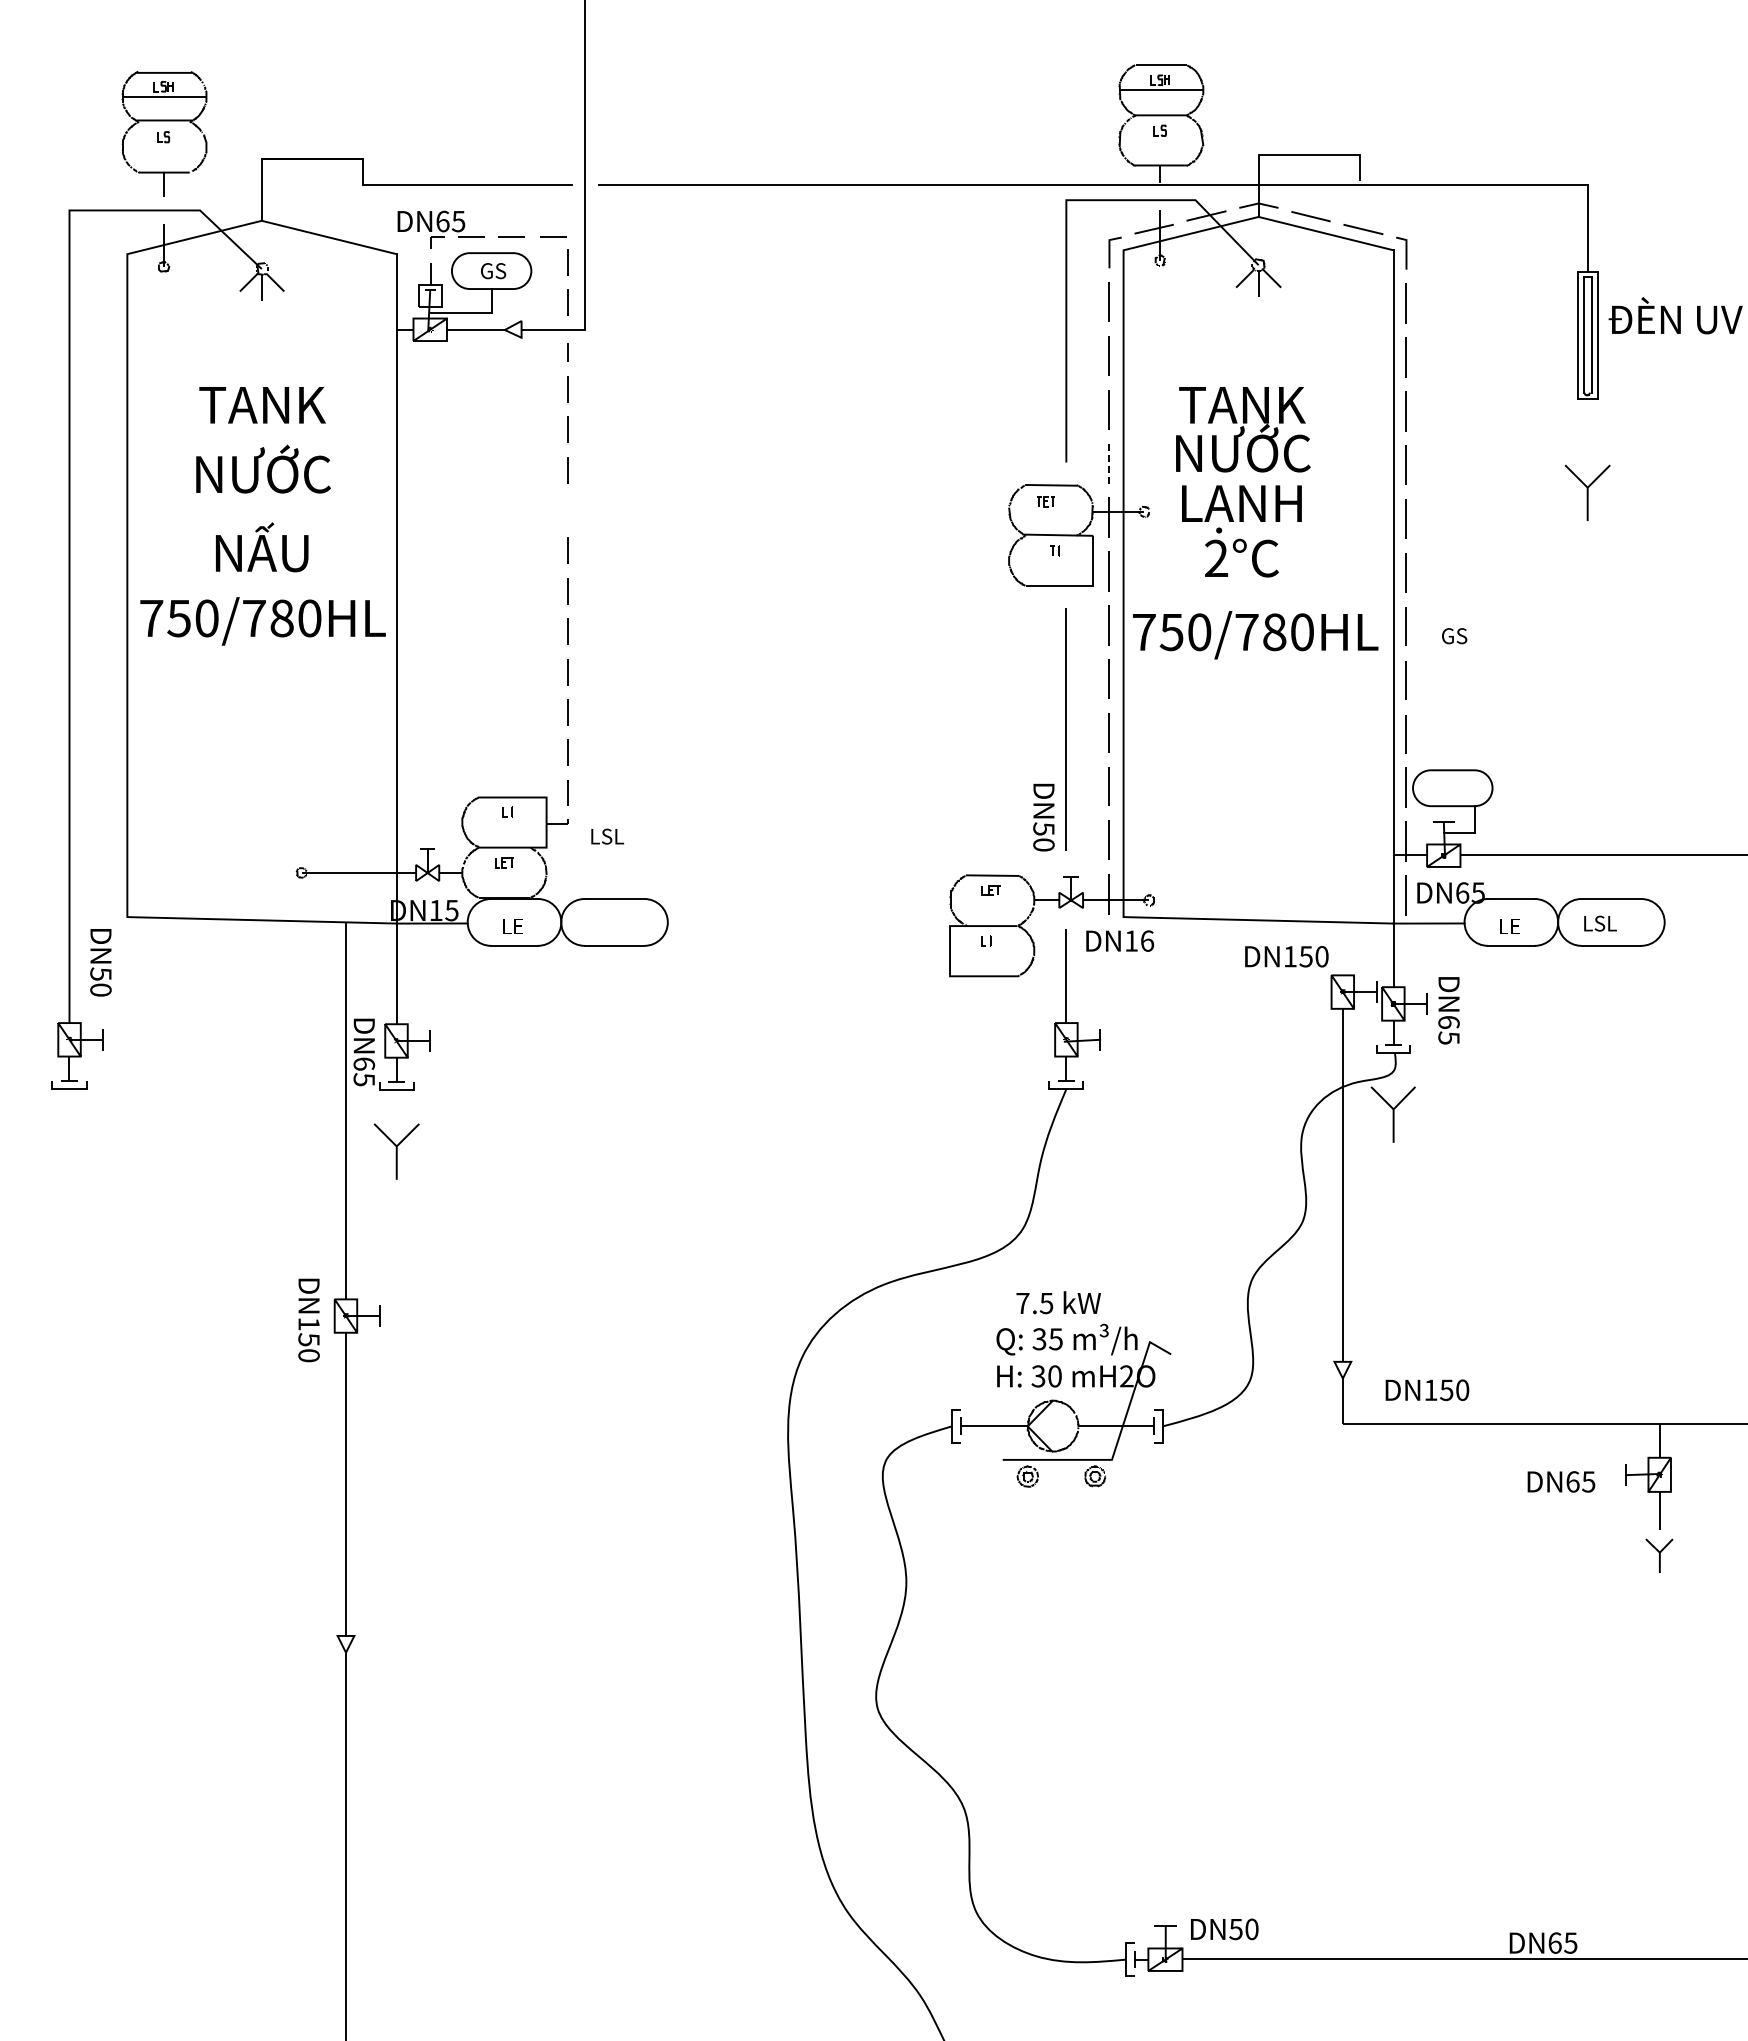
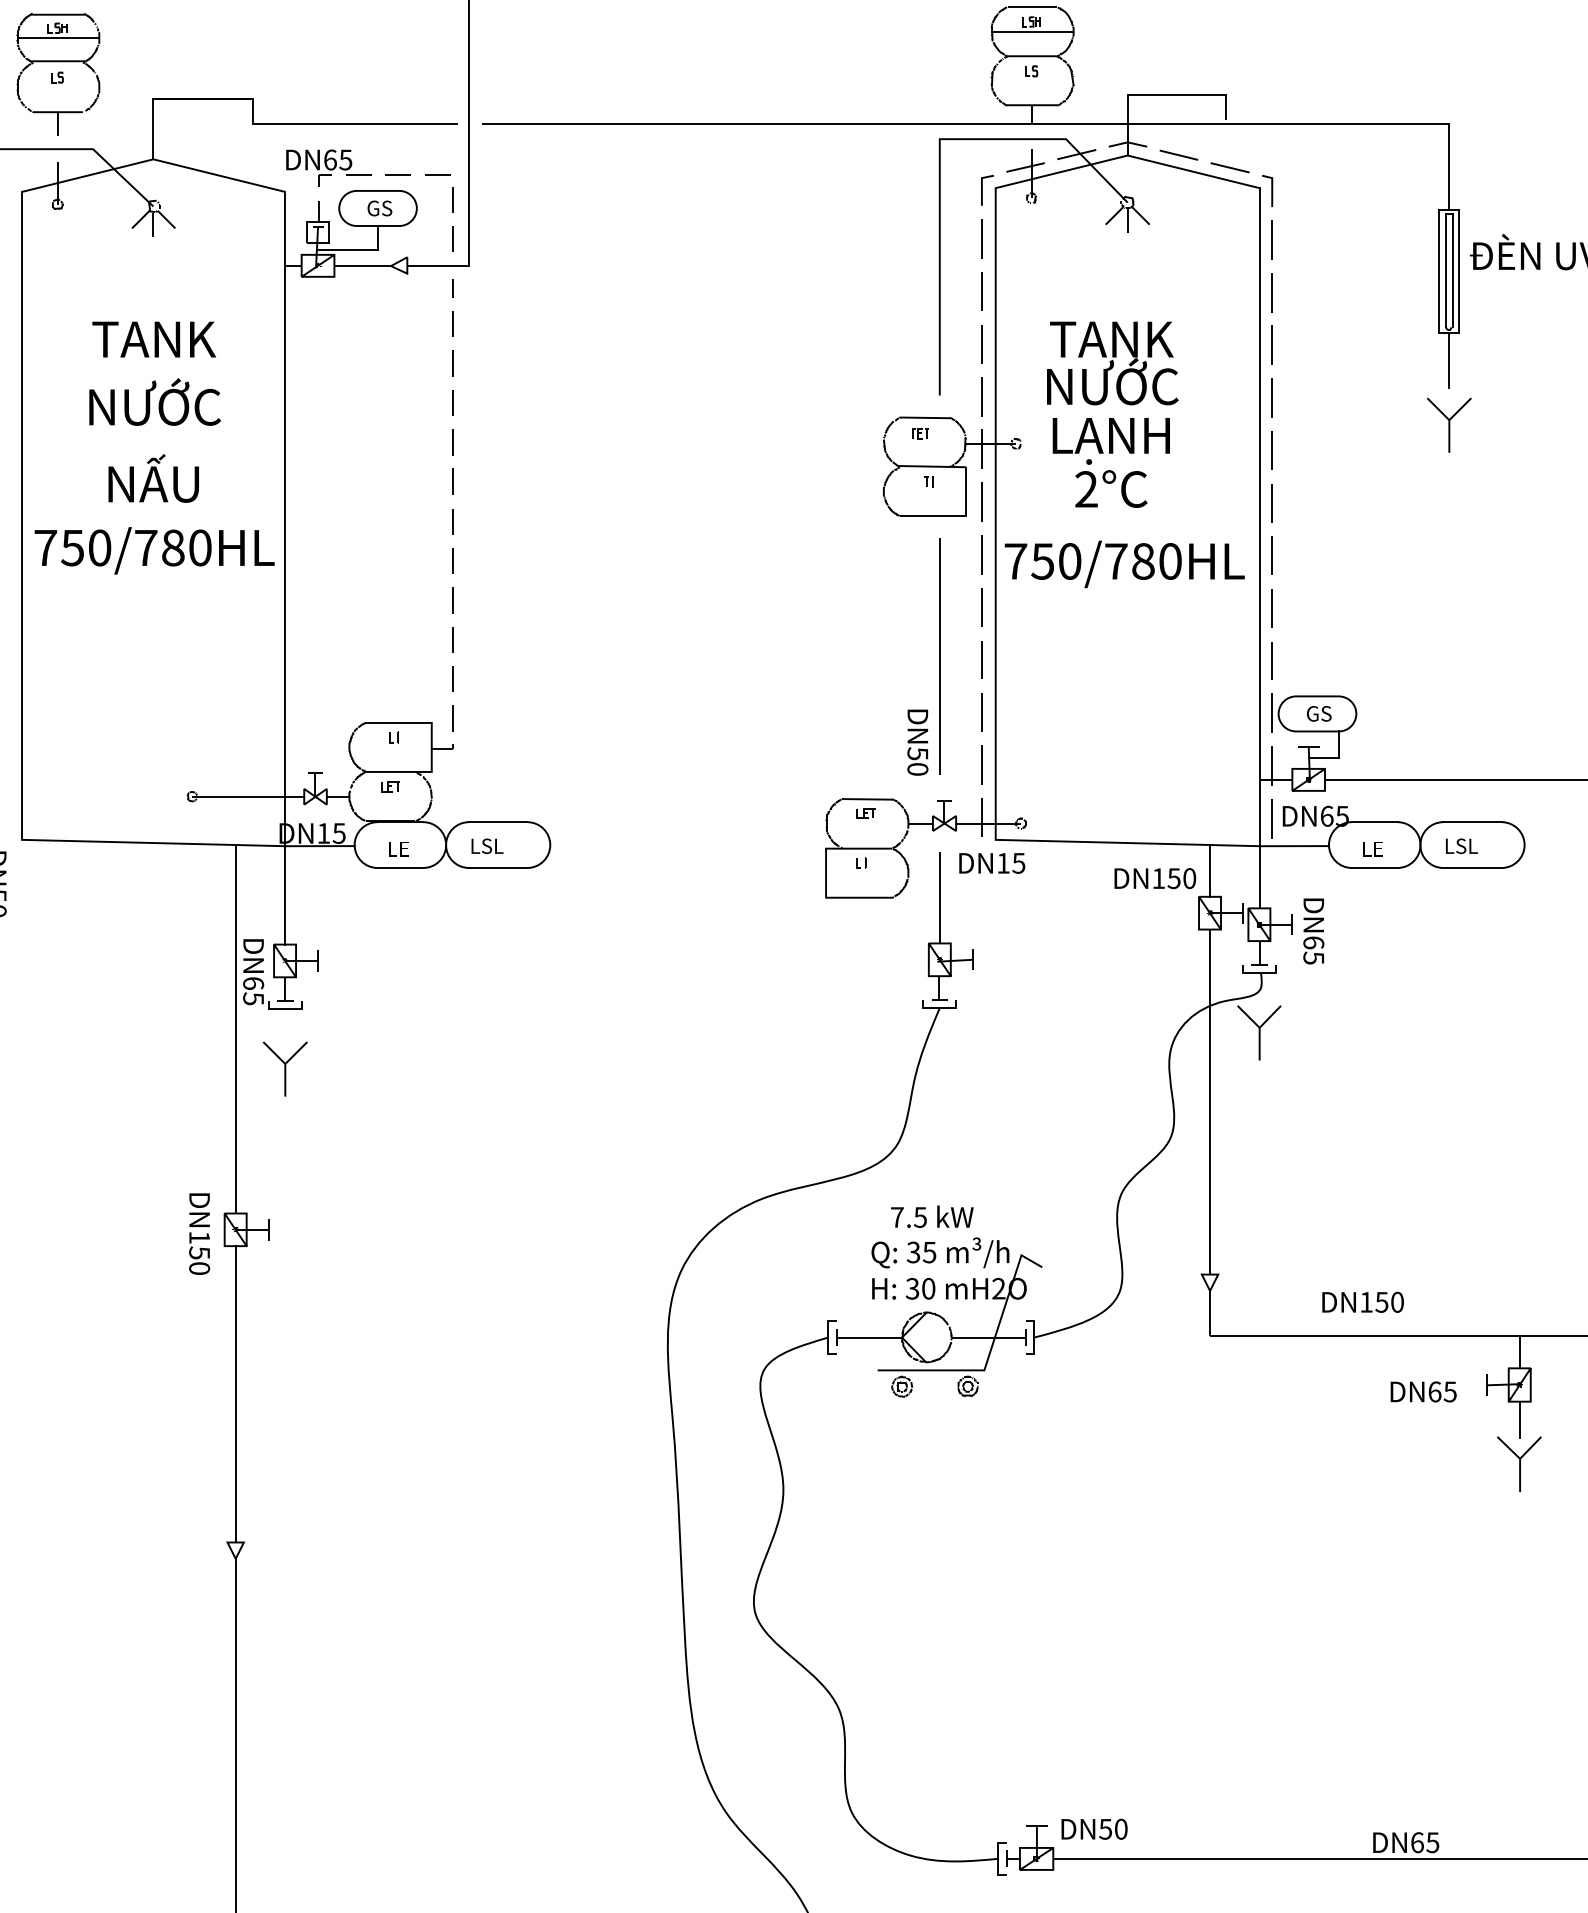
line: (1587, 426) -> (1449, 360), added
line: (1109, 463) -> (981, 396), dashed -> solid
line: (567, 510) -> (452, 442), added
text: (1454, 636) -> (1319, 714), moved
text: (607, 836) -> (487, 846), moved
text: (1147, 940) -> (1019, 862), DN16 -> DN15
line: (1342, 948) -> (1209, 870), added
text: (1427, 1390) -> (1363, 1302), moved
part: (1659, 1555) -> (1519, 1463), size x1.67

